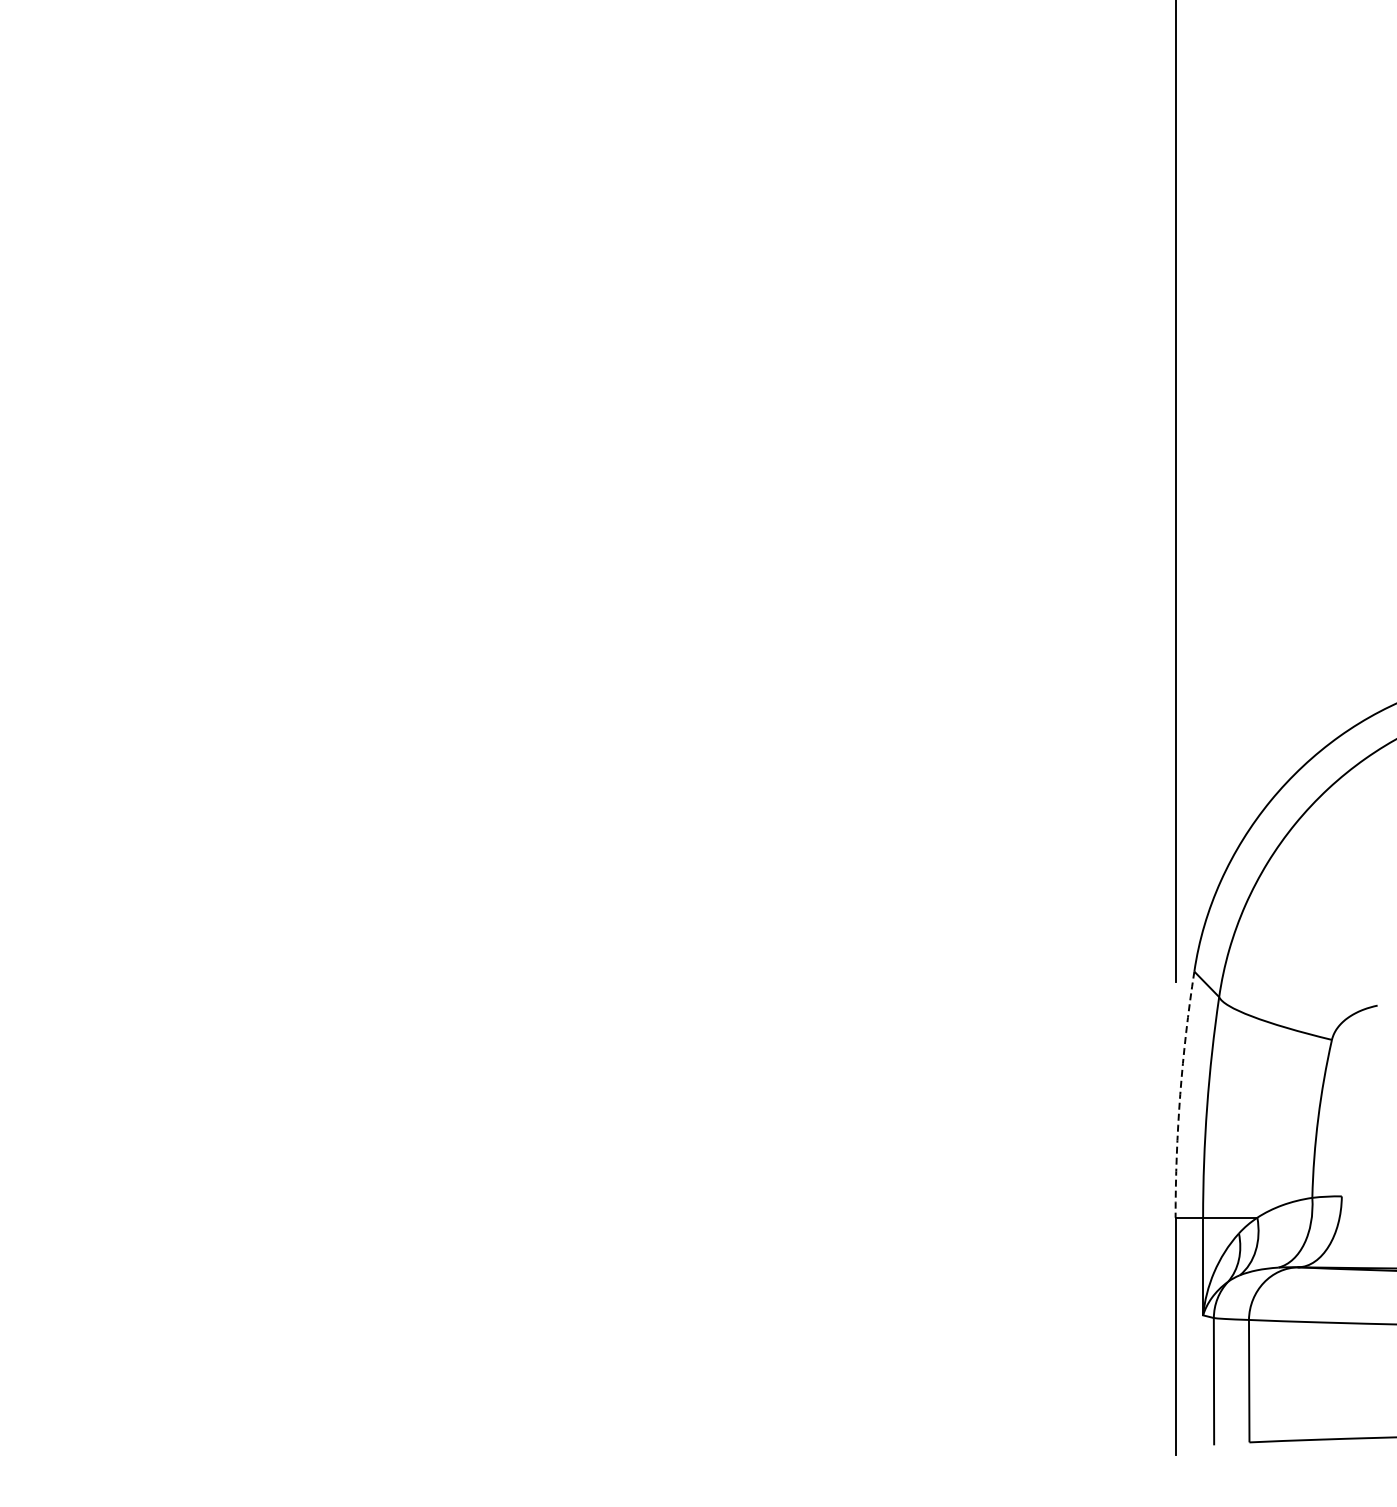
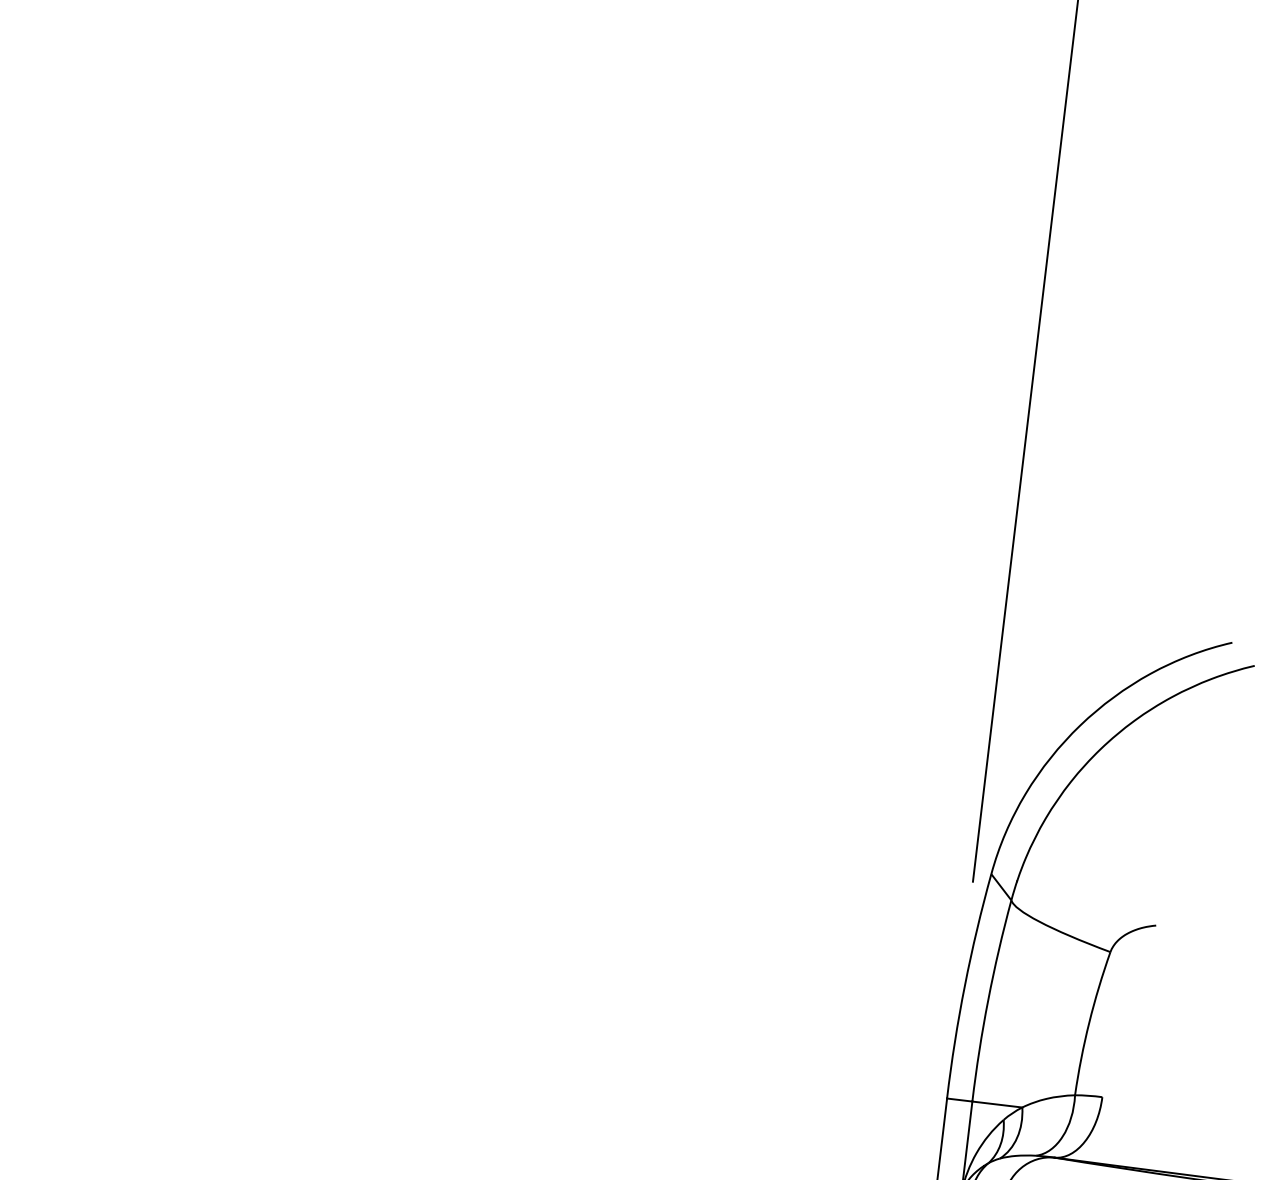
arc: (1180, 1094) -> (965, 985), dashed -> solid

